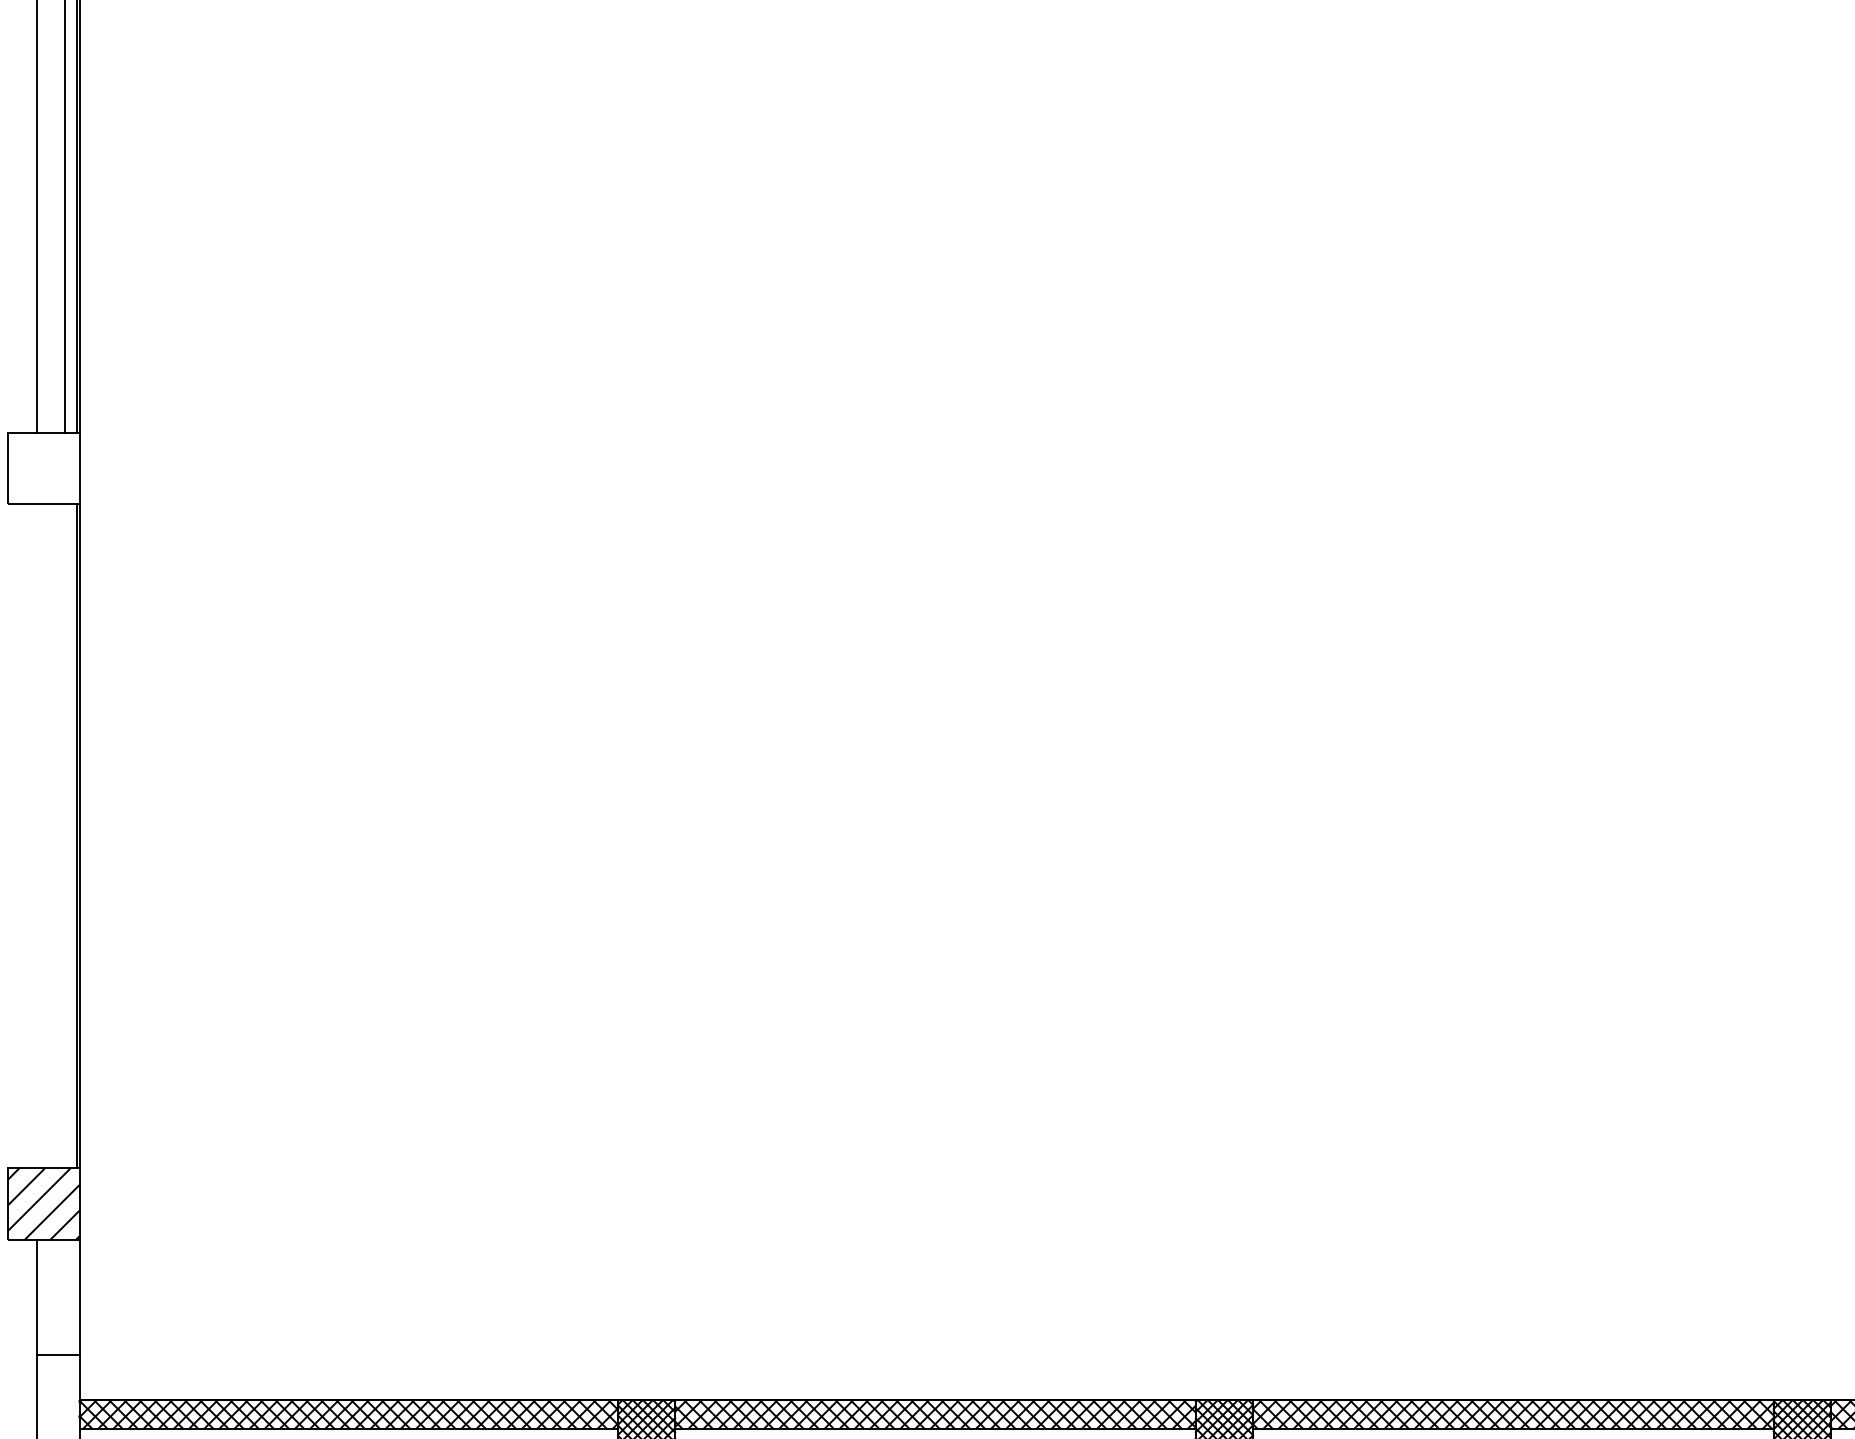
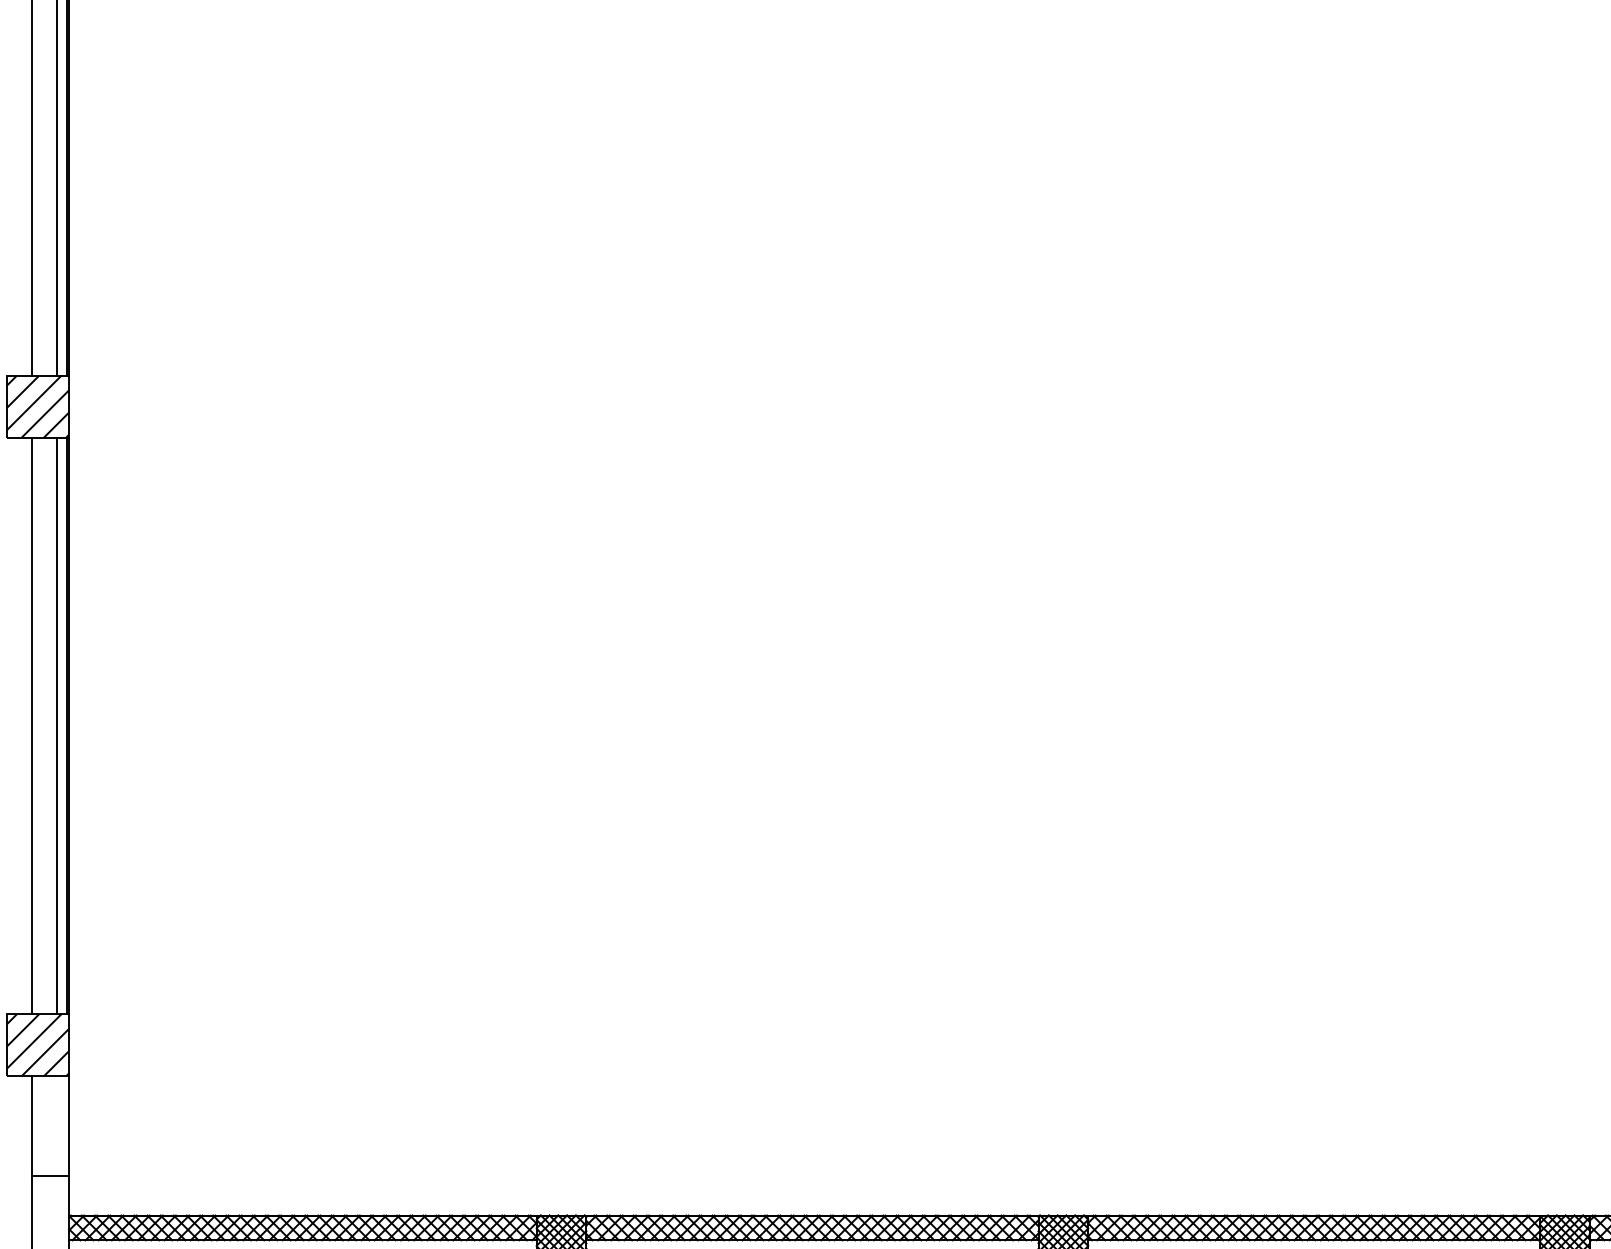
hatch: (44, 468) -> (38, 406), added
line: (37, 835) -> (32, 725), added
line: (64, 835) -> (56, 725), added

